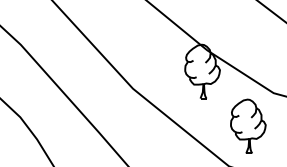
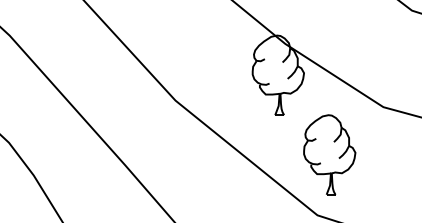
part: (248, 125) -> (329, 153), moved

